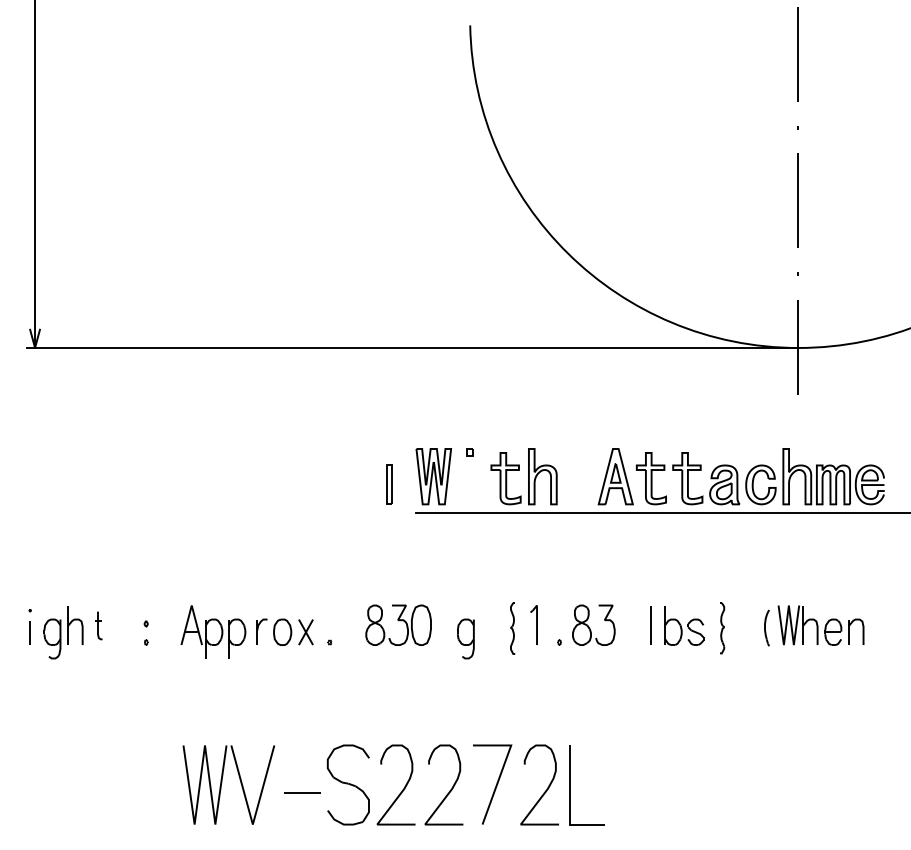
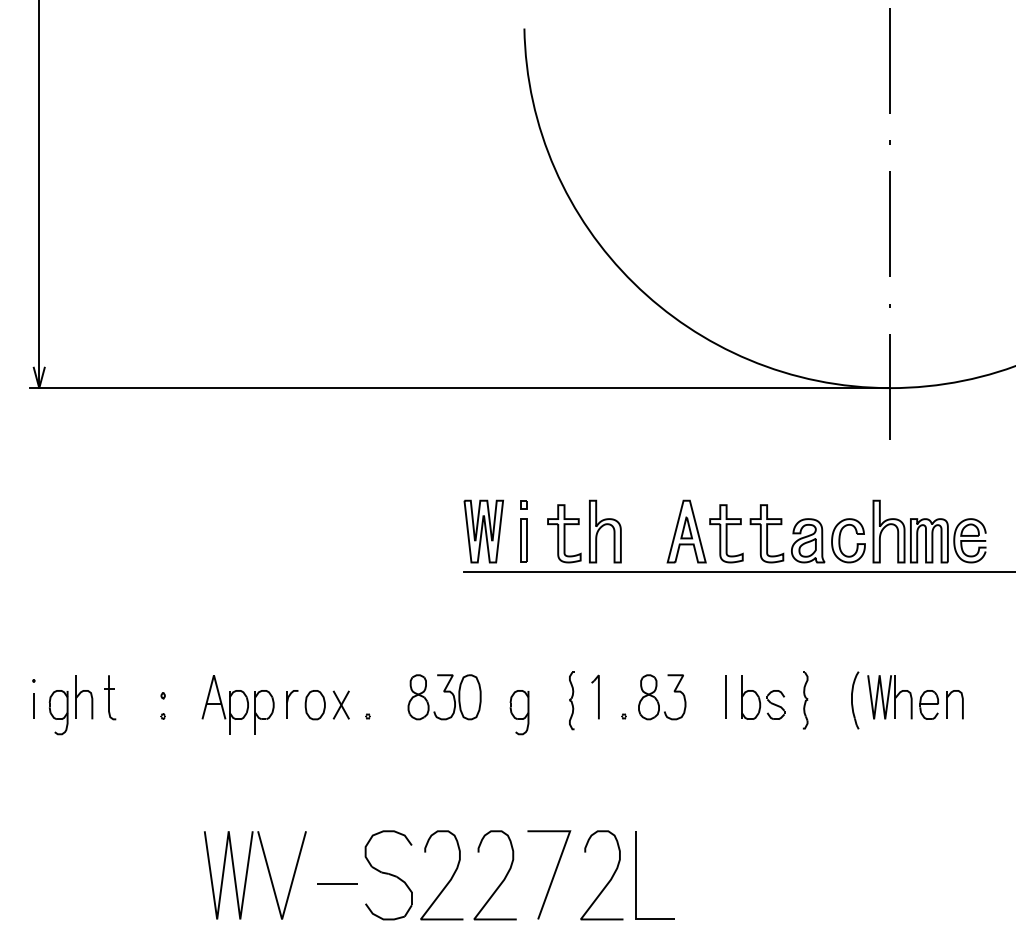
part: (388, 484) -> (523, 540), moved
part: (98, 625) -> (110, 697), size x1.43
part: (767, 628) -> (855, 700), size x1.43

